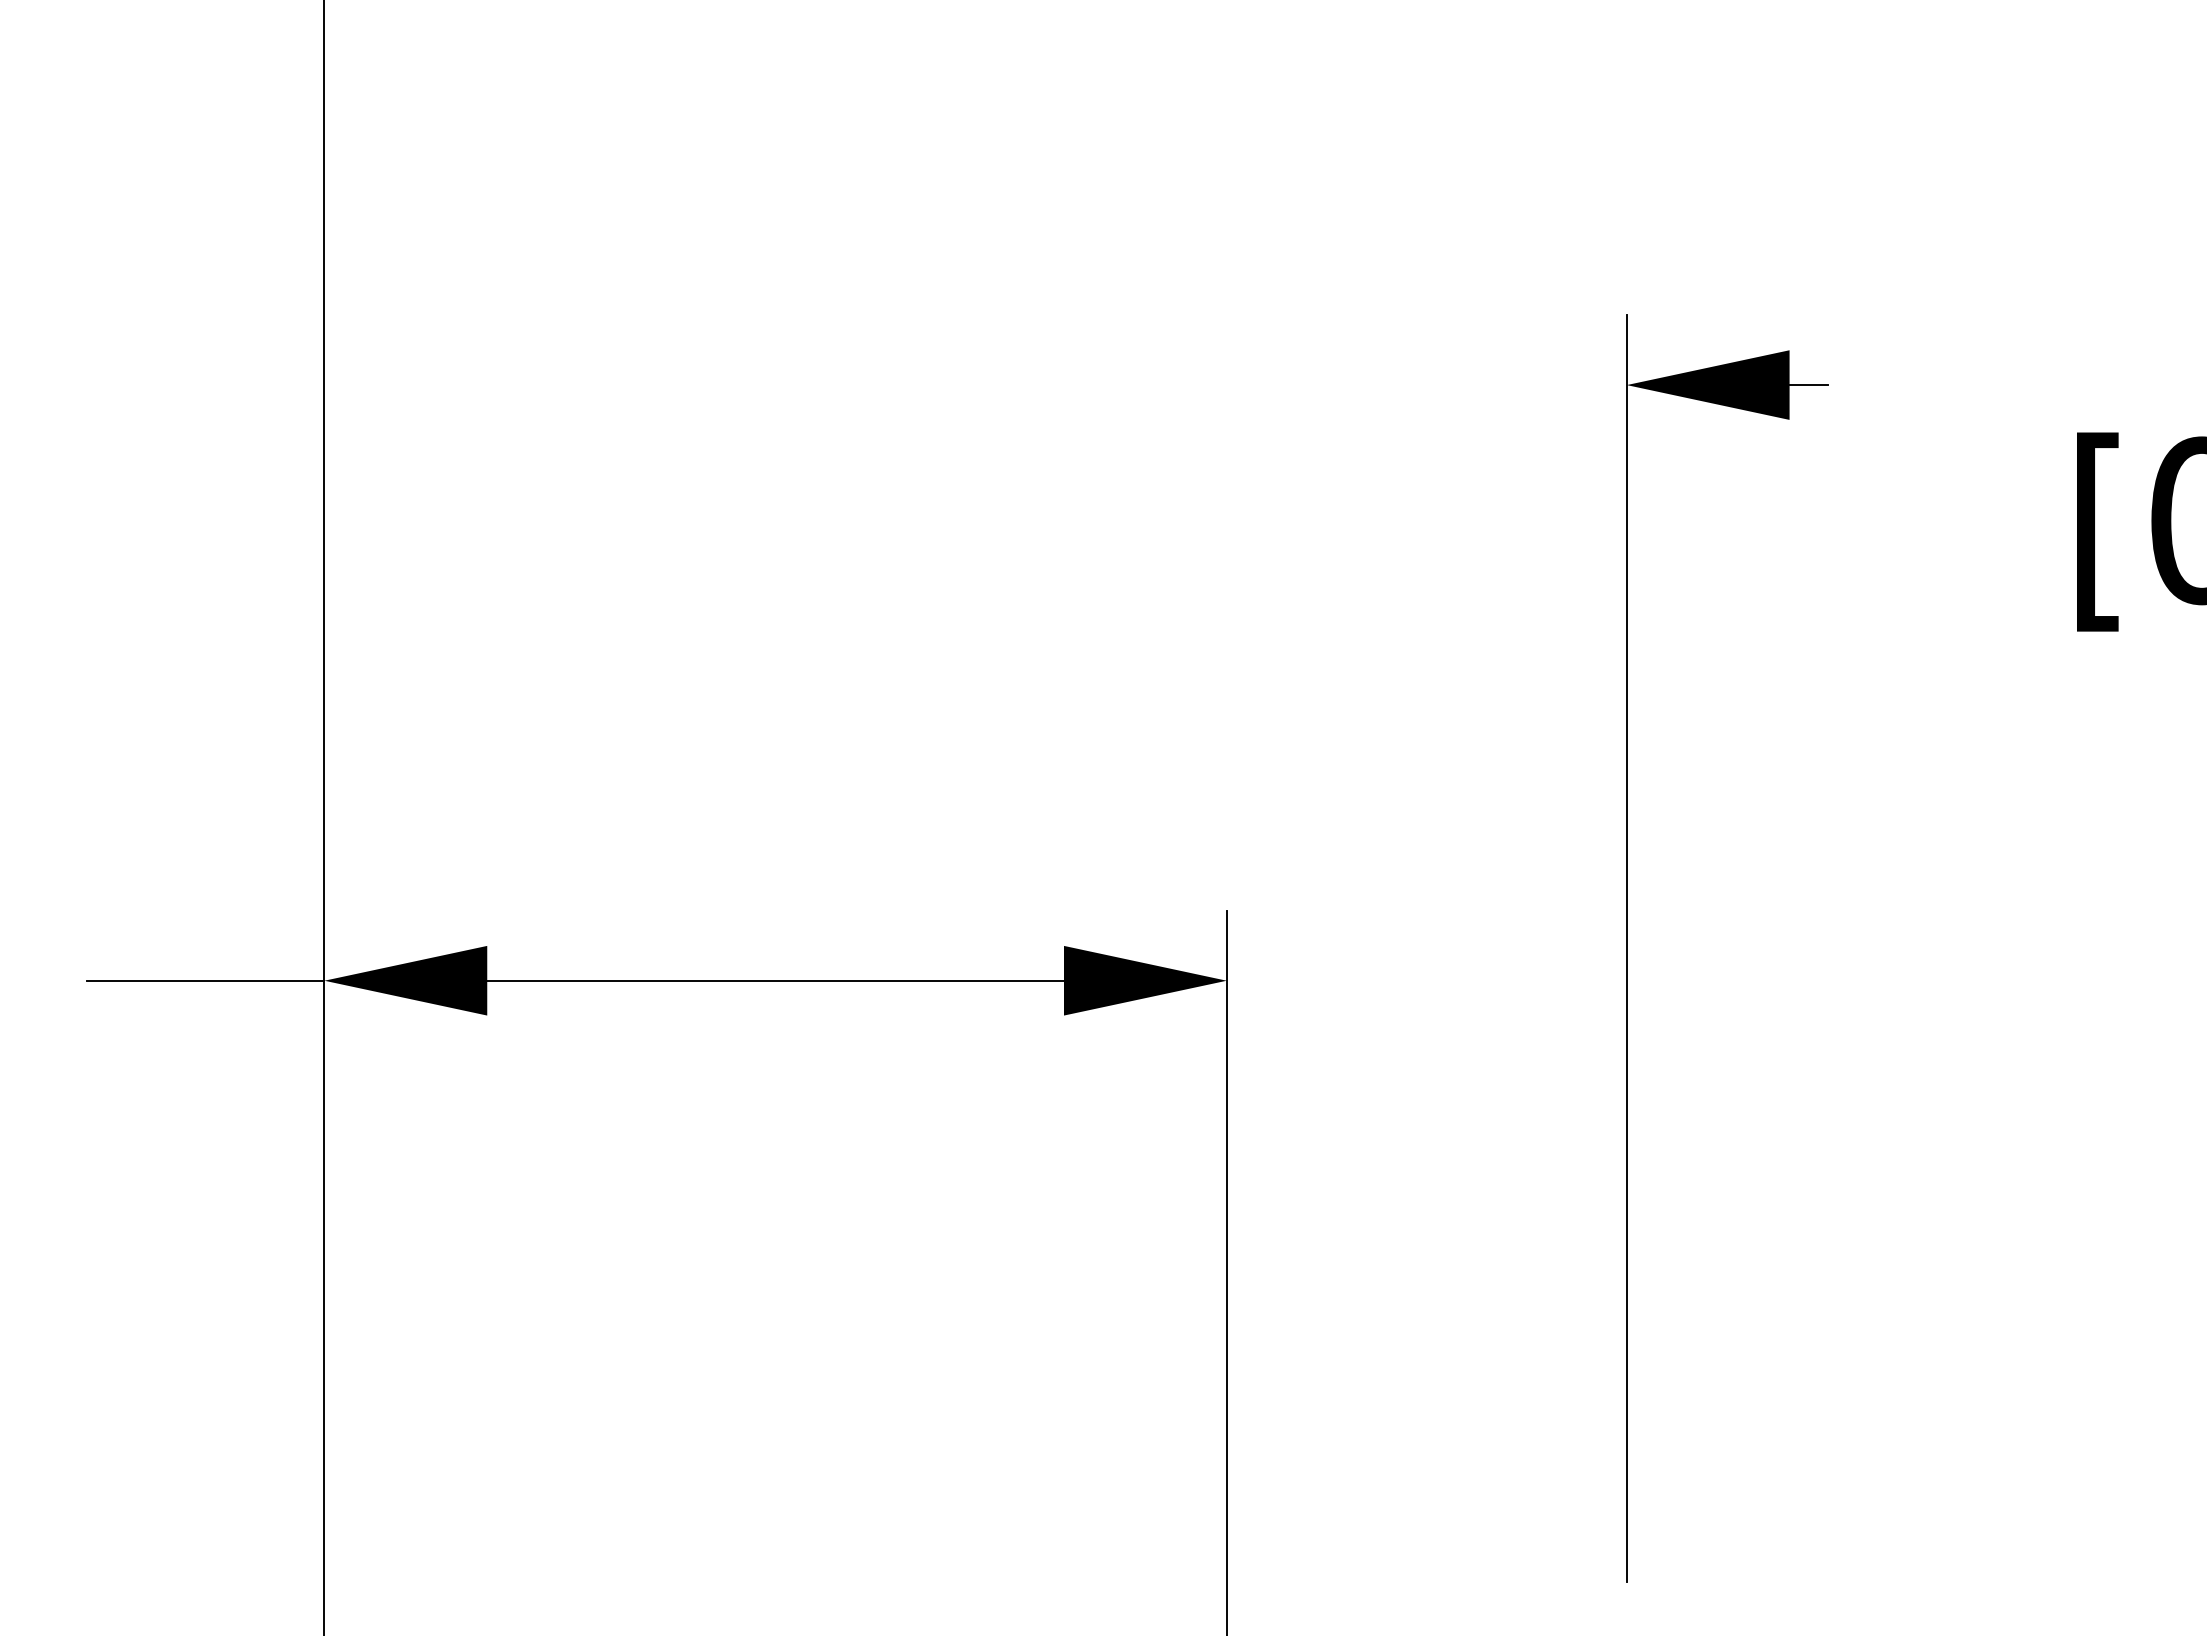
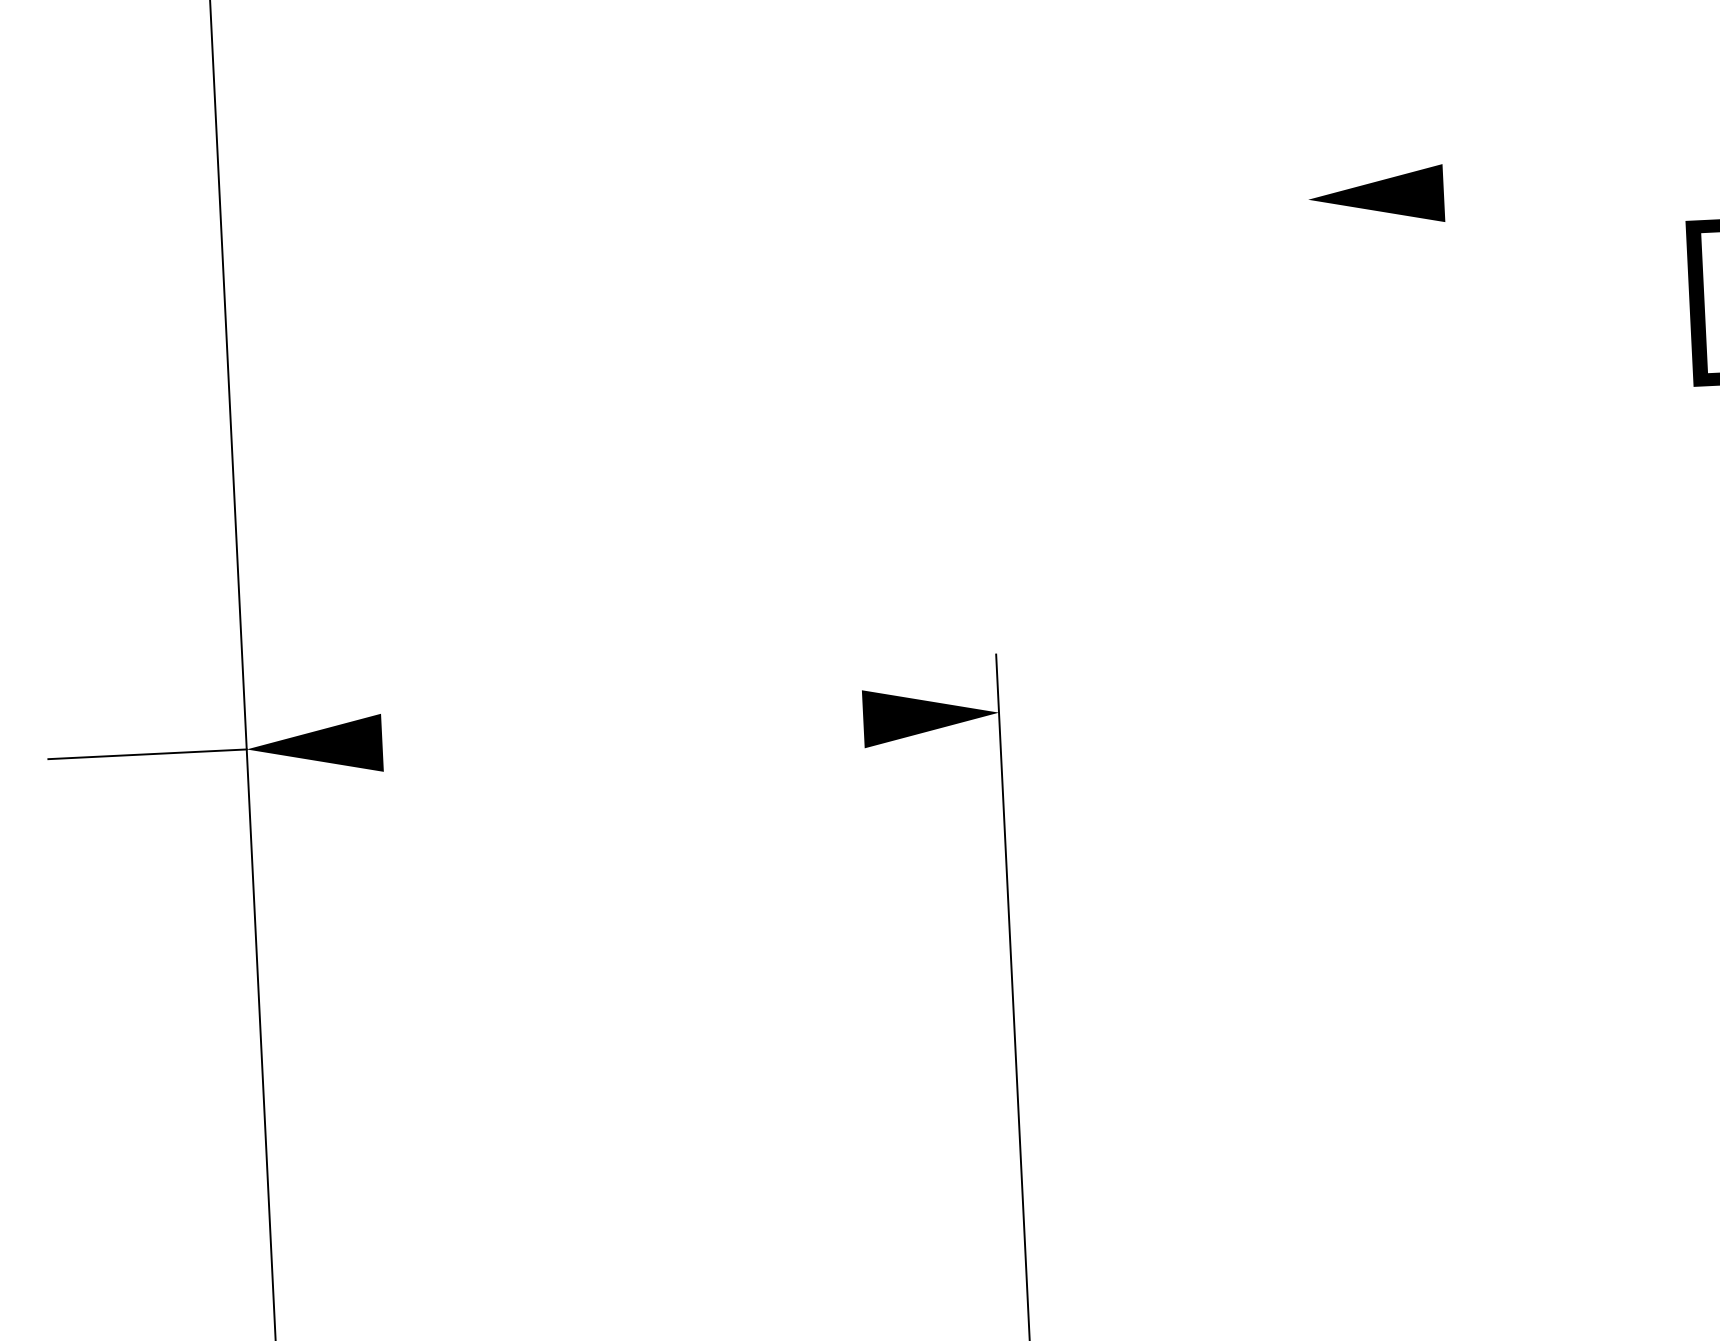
line: (1808, 385) -> (1459, 192), removed
line: (1626, 948) -> (1330, 669), removed
line: (775, 980) -> (622, 730), removed

